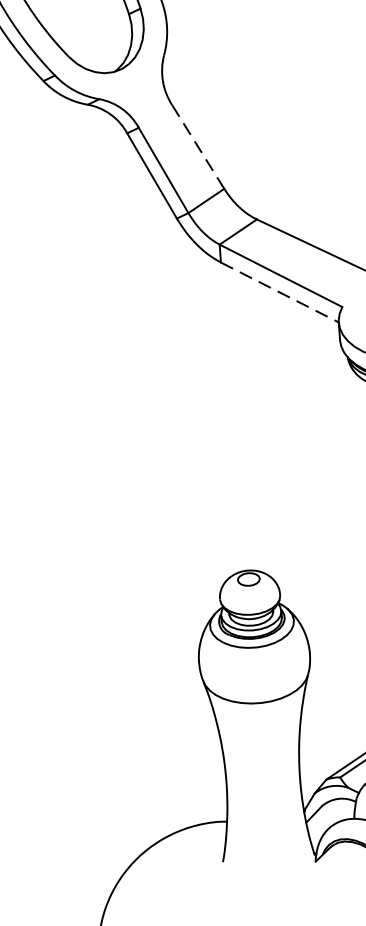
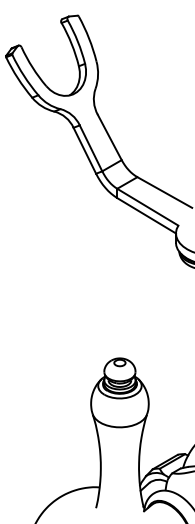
line: (197, 146) -> (109, 137), dashed -> solid
line: (281, 293) -> (147, 216), dashed -> solid

